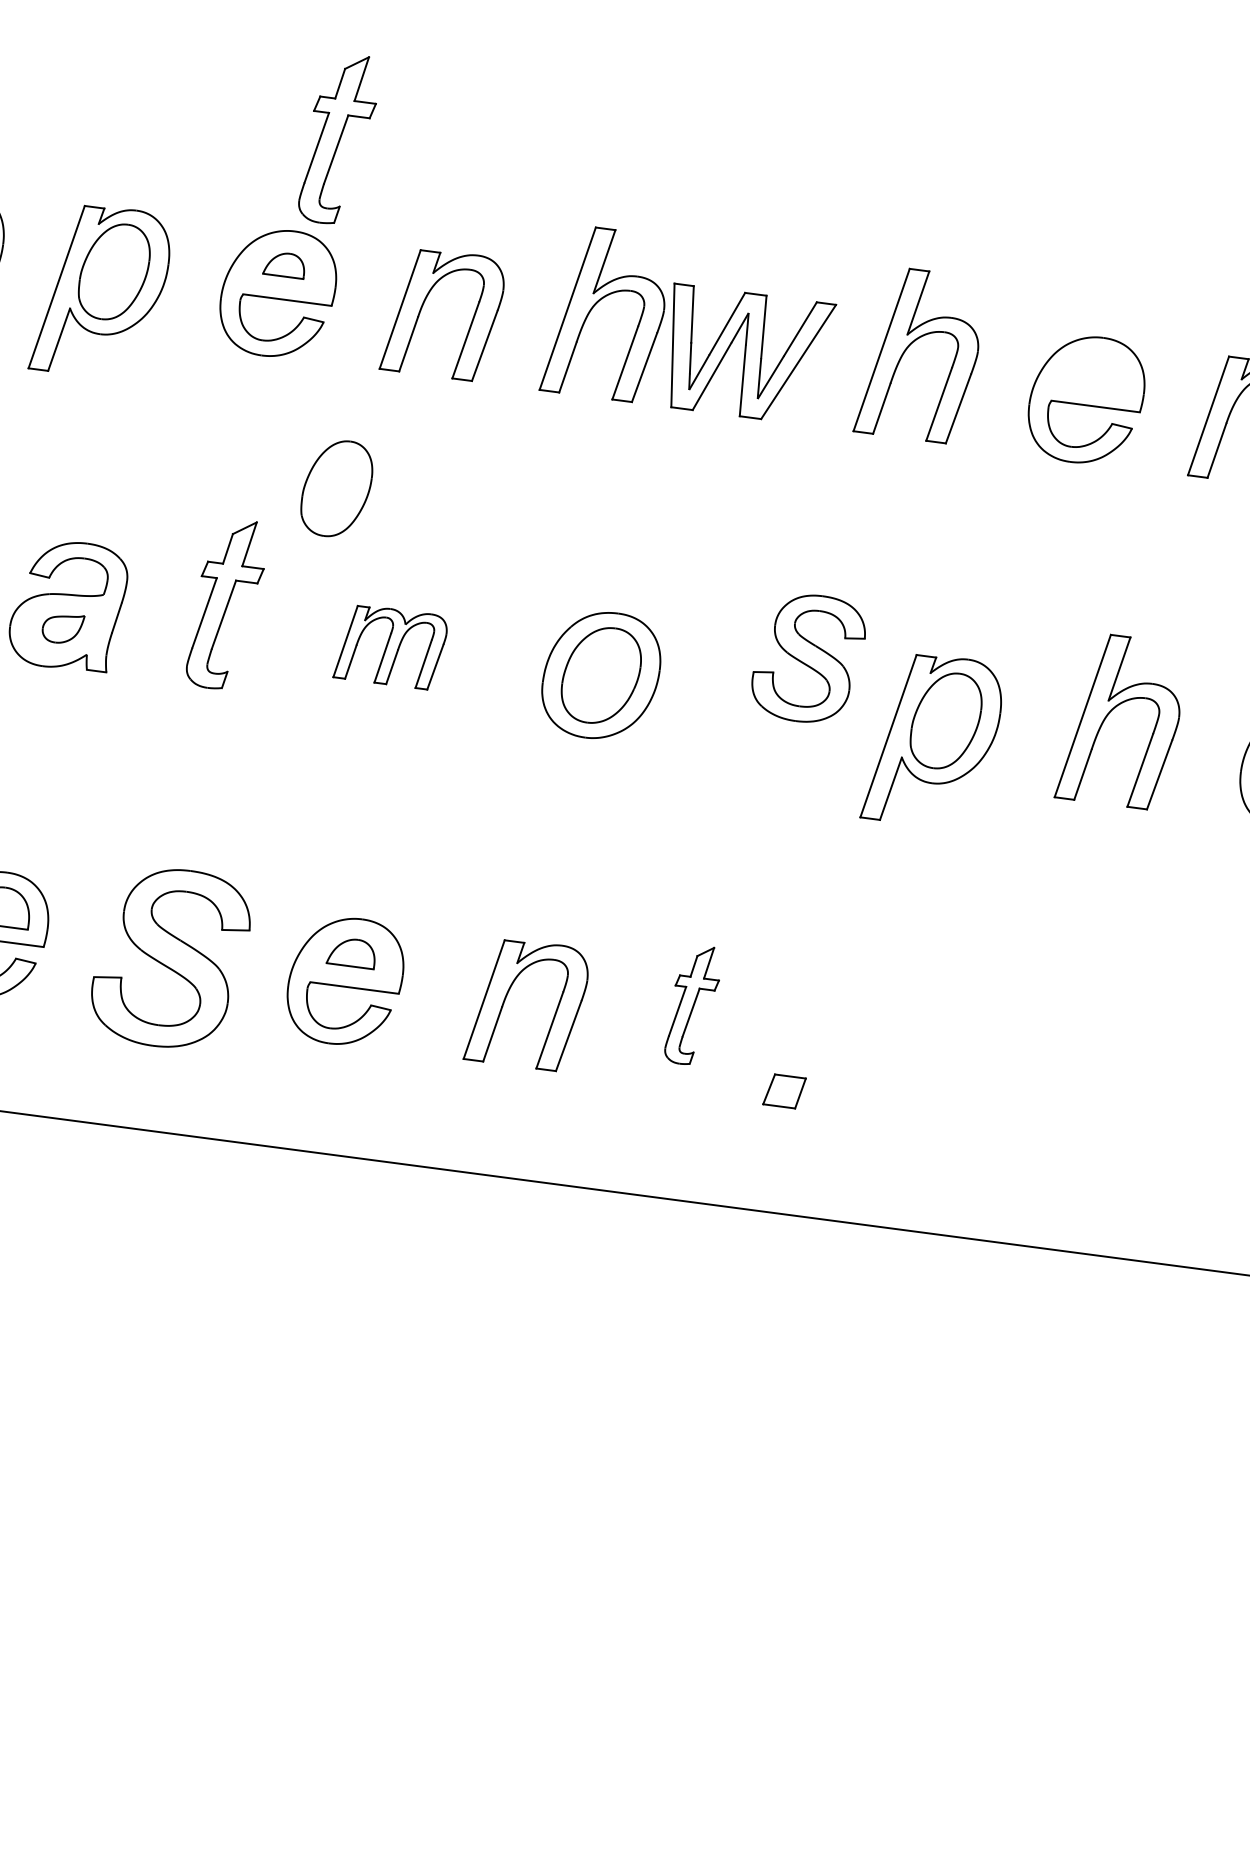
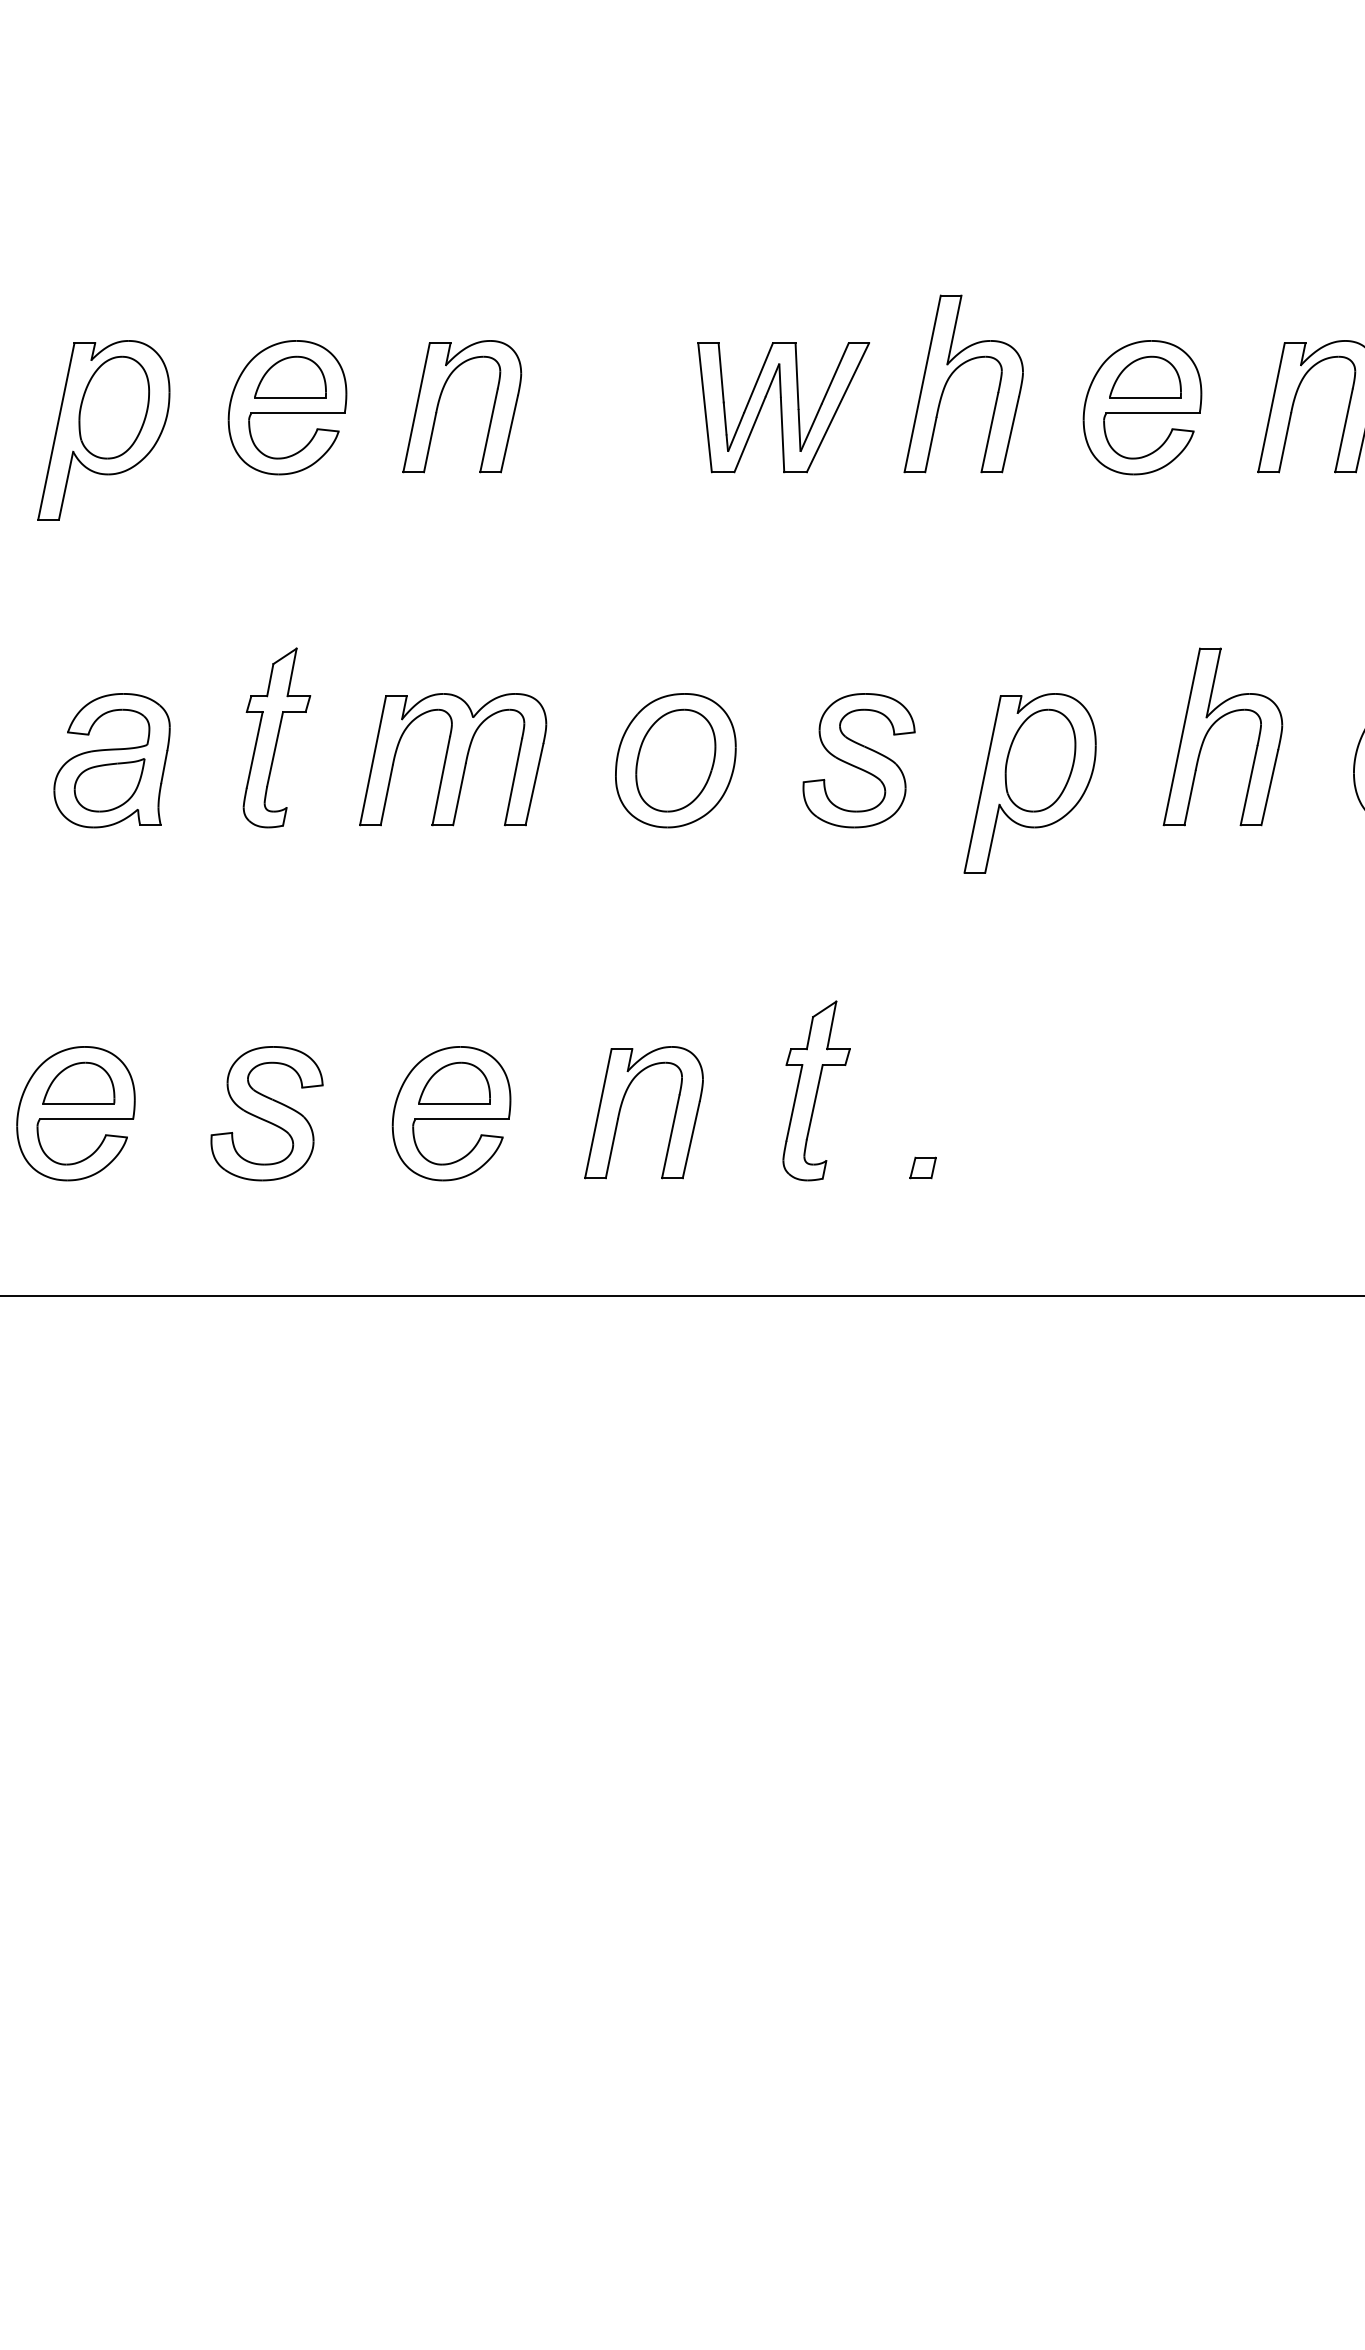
part: (338, 138) -> (329, 238), removed
part: (284, 264) -> (290, 376), size x1.67
part: (595, 305) -> (619, 376), removed
part: (1093, 370) -> (1145, 376), added
part: (336, 488) -> (374, 602), removed
part: (62, 628) -> (109, 785), size x1.67
part: (391, 646) -> (453, 759), size x1.67
part: (808, 658) -> (858, 760), moved
part: (352, 952) -> (454, 1082), size x1.43
part: (170, 958) -> (266, 1113), size x0.71
part: (693, 1004) -> (816, 1090), size x1.43
part: (783, 1090) -> (922, 1167), size x0.62

